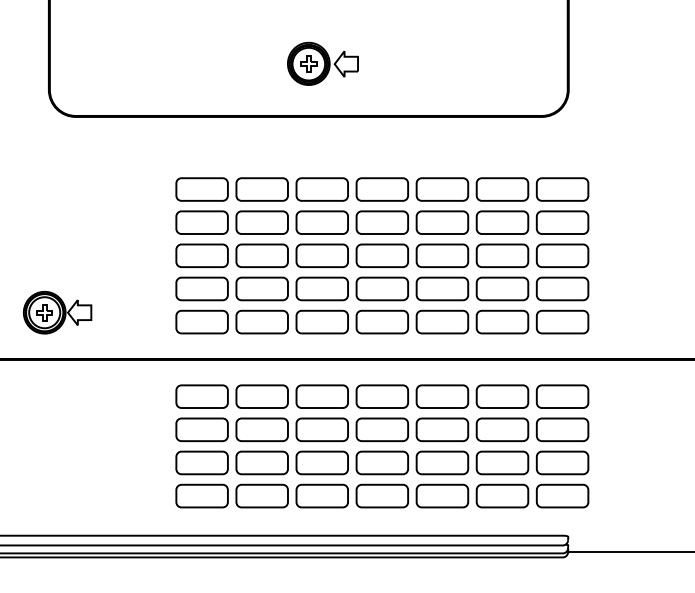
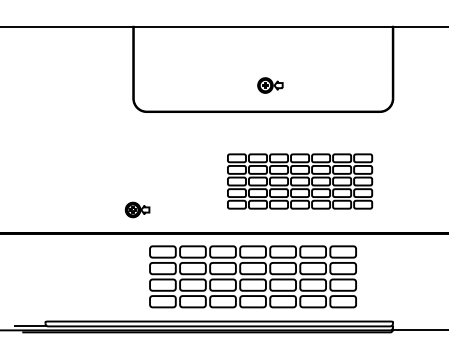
part: (323, 63) -> (270, 85), size x0.7
part: (381, 255) -> (299, 181), size x0.7
part: (57, 311) -> (137, 209), size x0.7
part: (381, 445) -> (252, 276), moved

